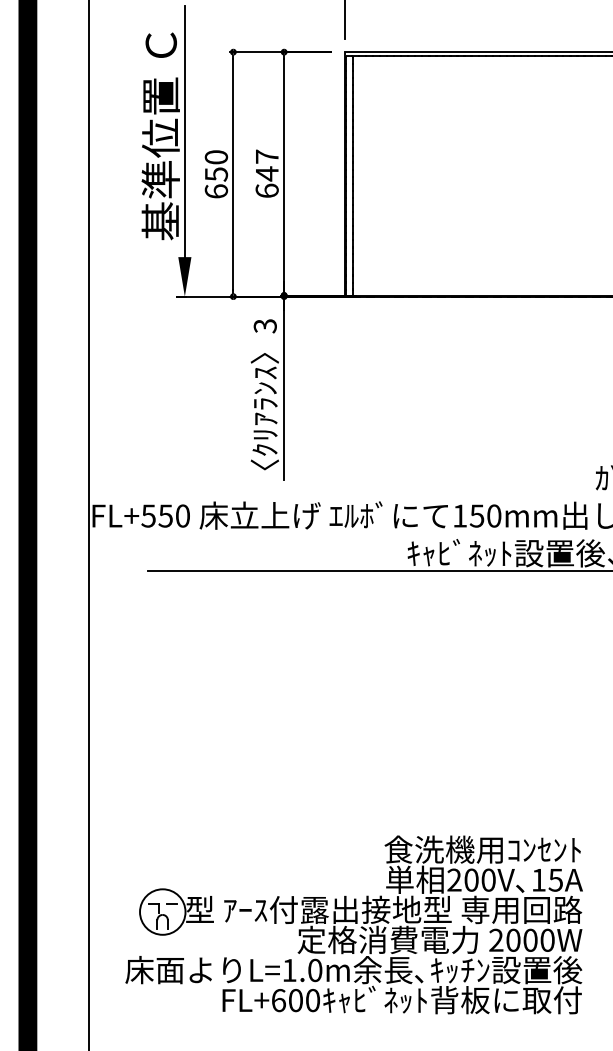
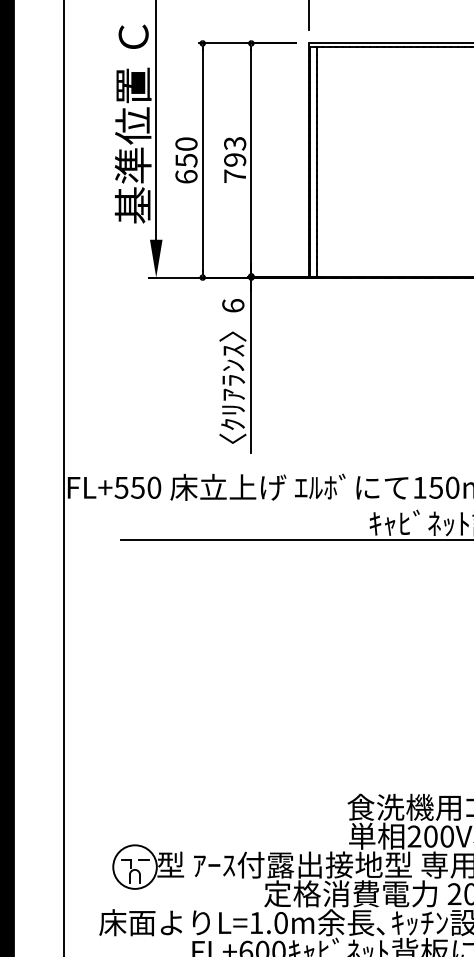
text: (266, 173) -> (234, 159), 647 -> 793
text: (264, 326) -> (232, 306), 3 -> 6

